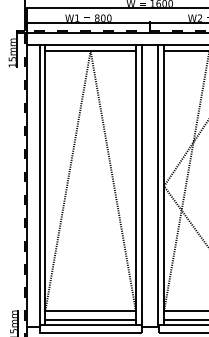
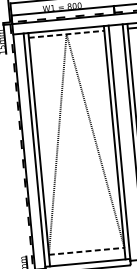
line: (91, 50) -> (67, 33), solid -> dashed
line: (91, 311) -> (87, 251), solid -> dashed
line: (90, 319) -> (87, 258), removed

